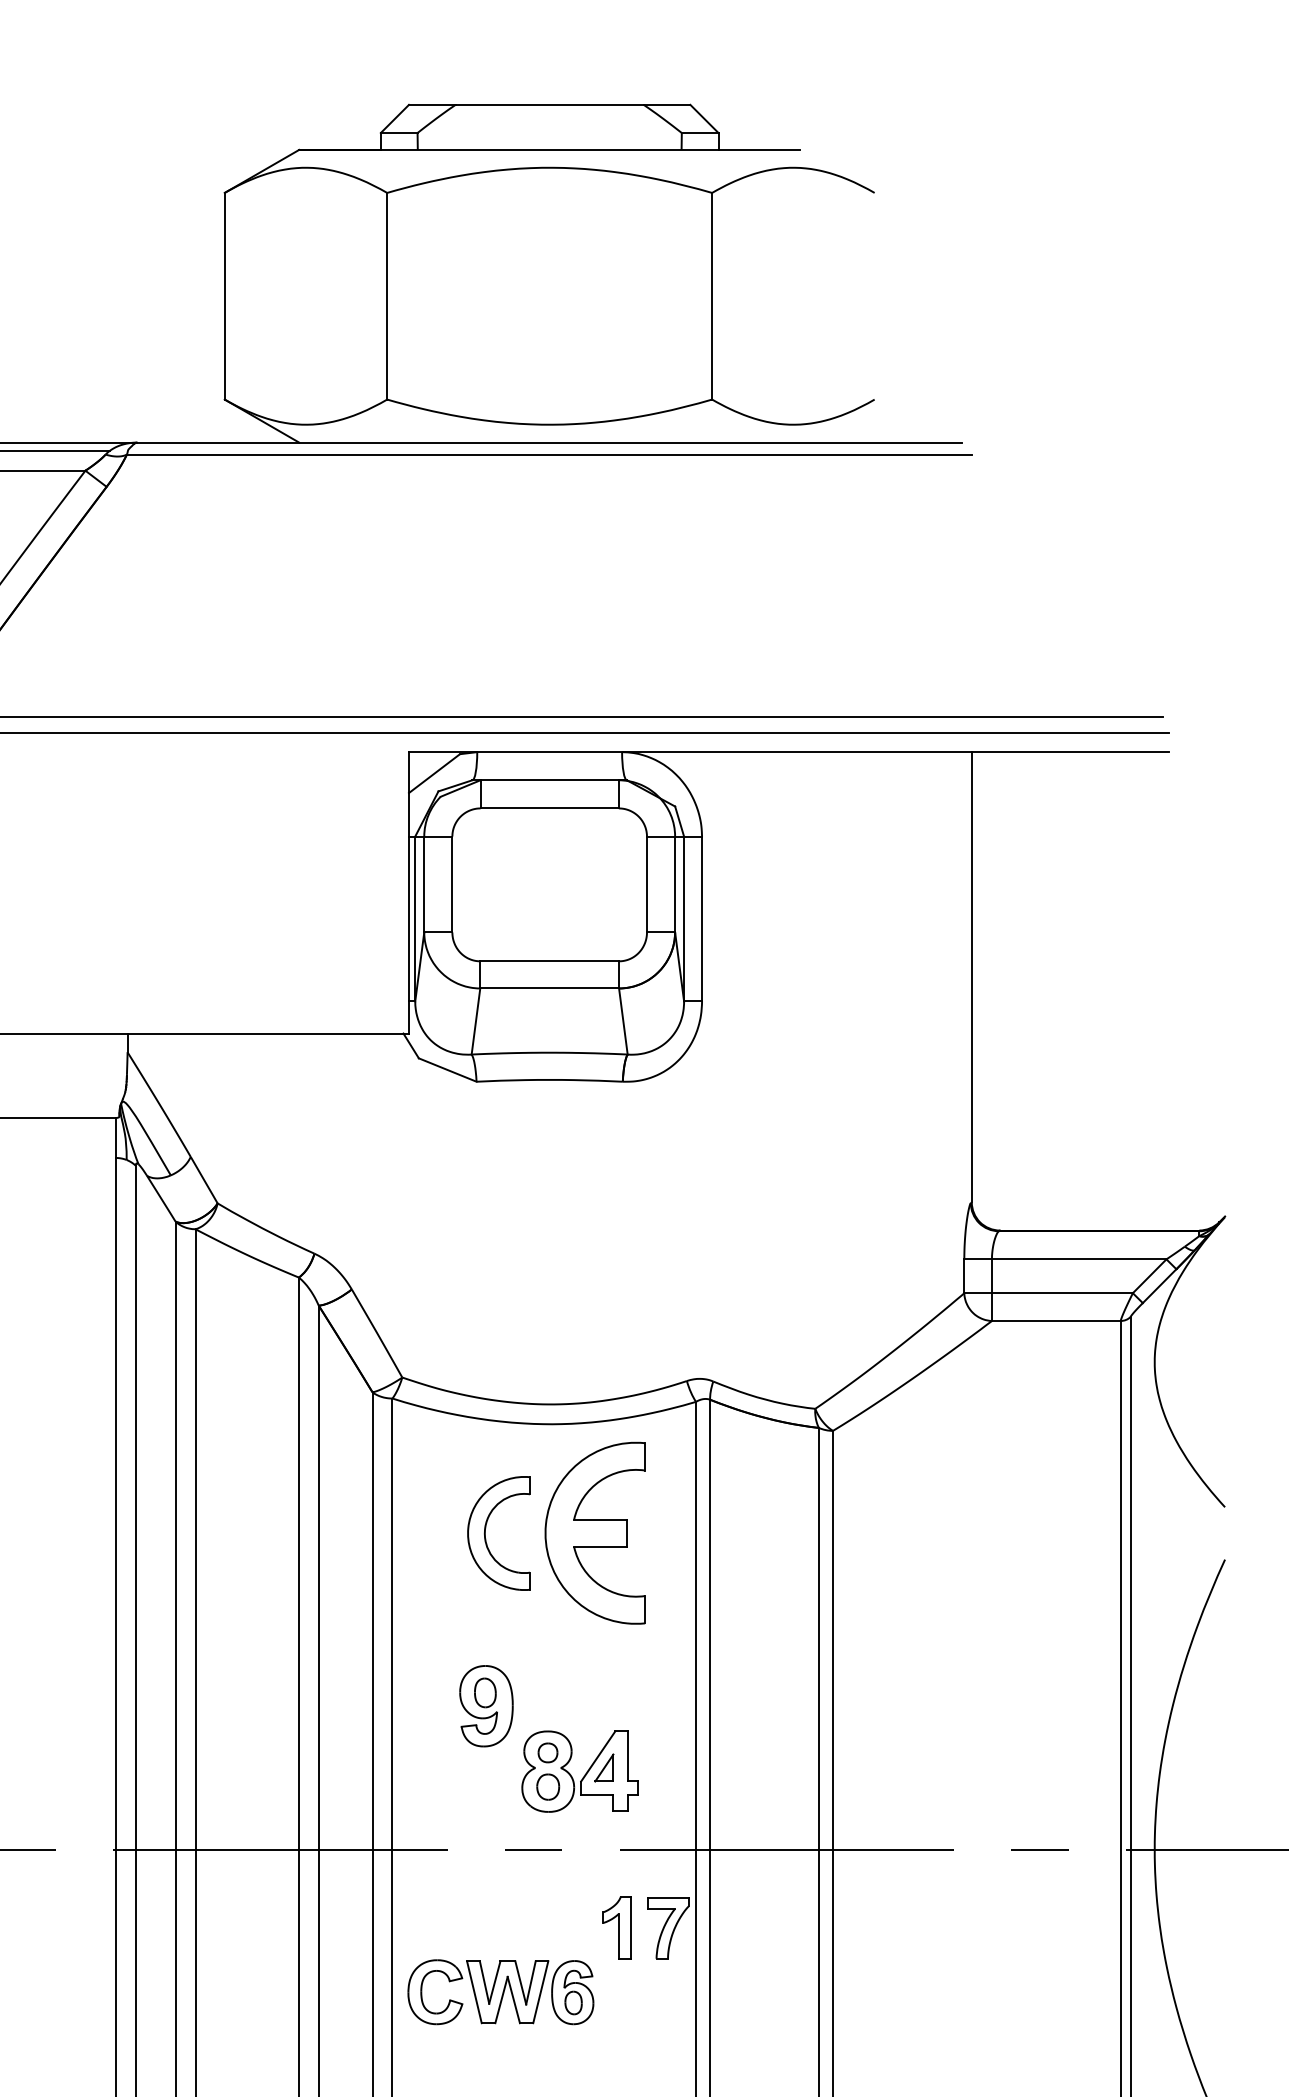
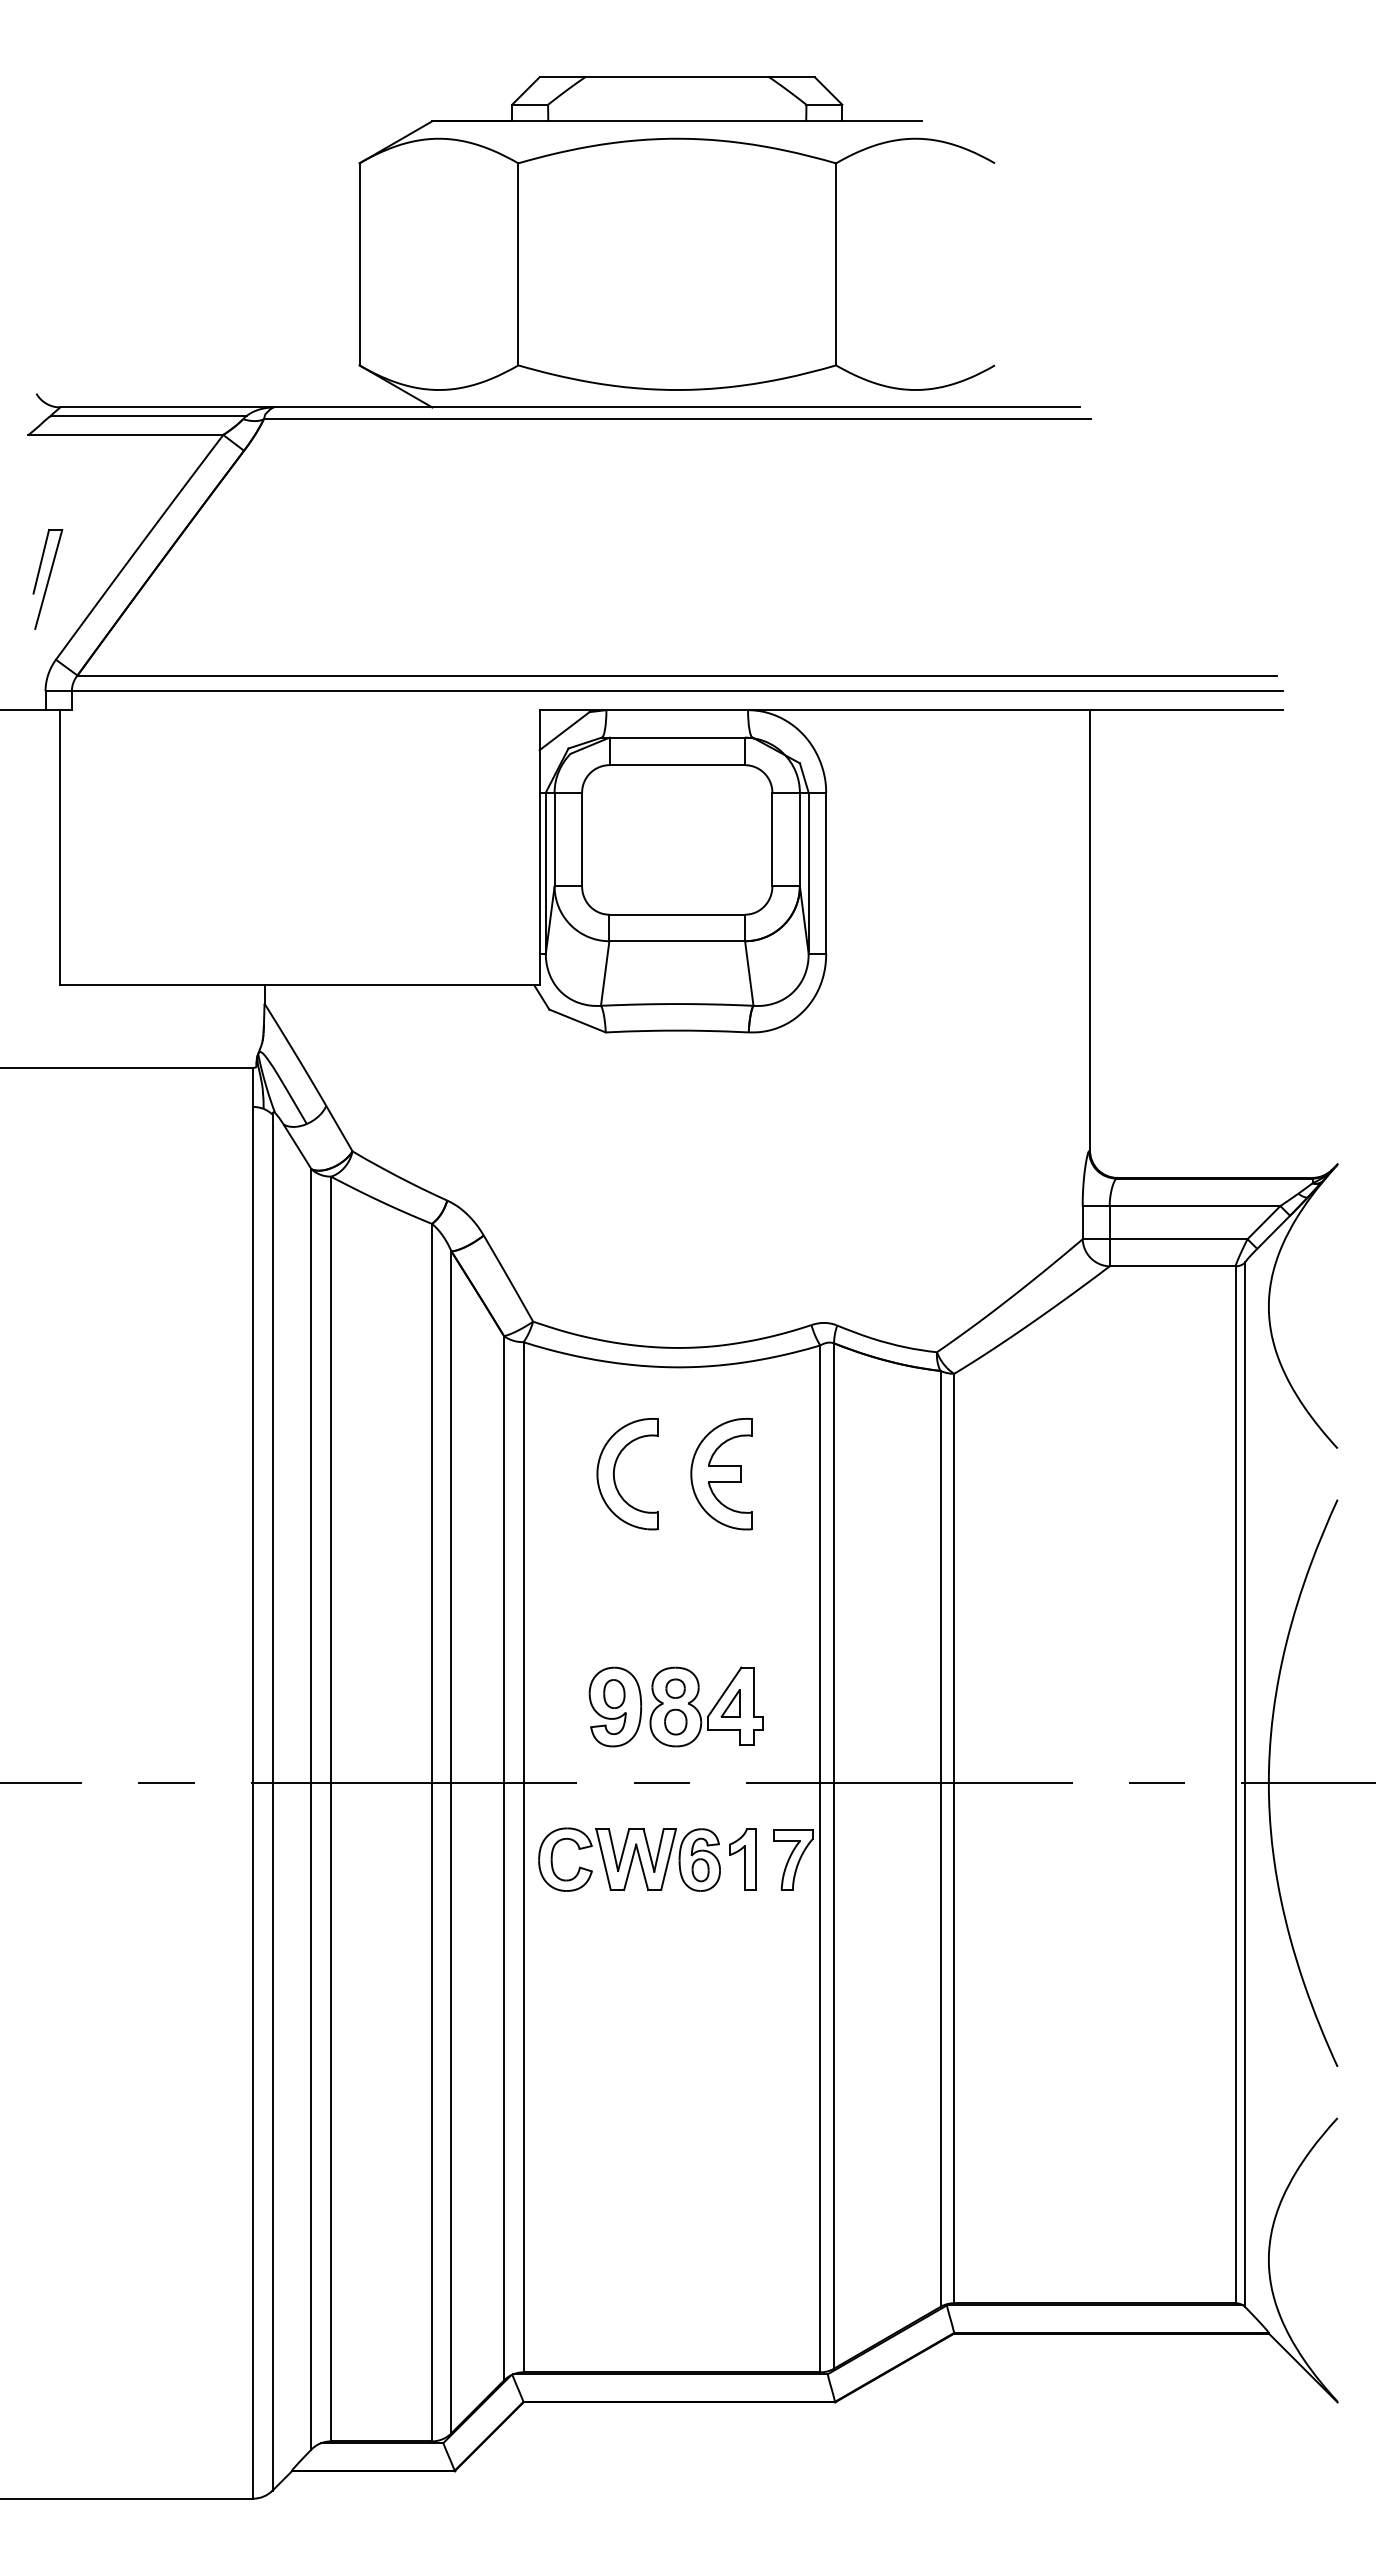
part: (594, 1533) -> (721, 1474), size x0.62
part: (486, 1705) -> (615, 1706), moved
part: (500, 1992) -> (629, 1859), moved

